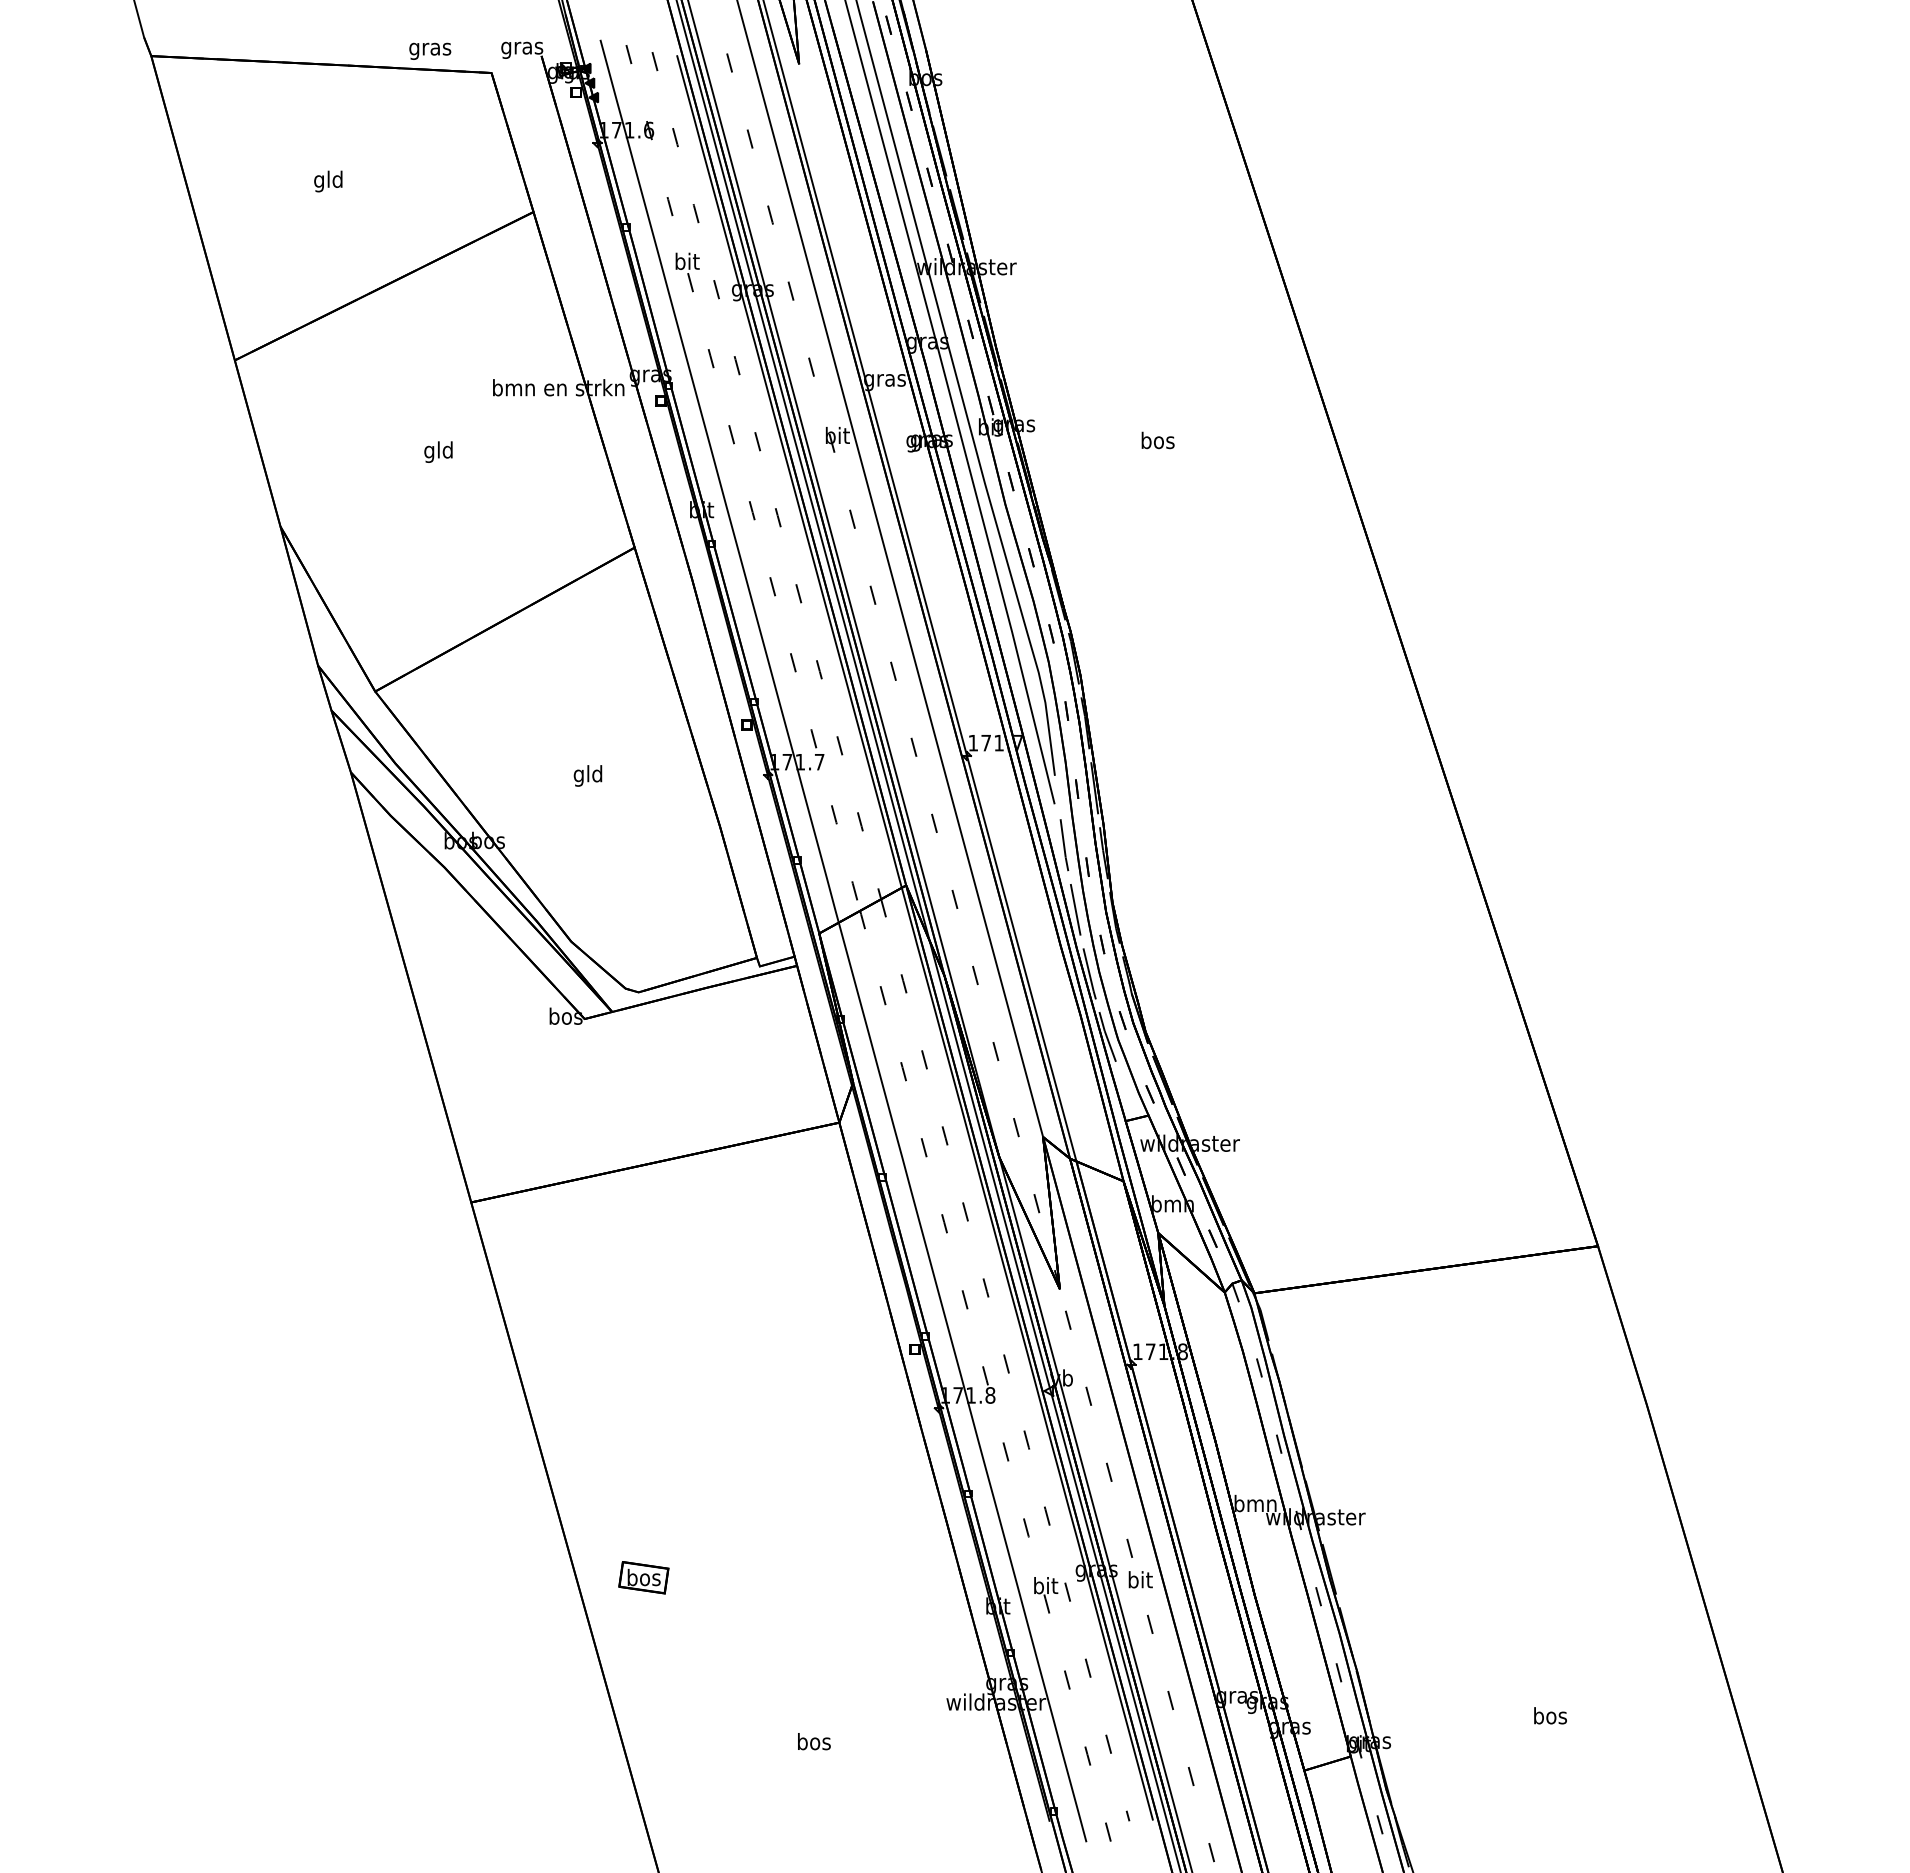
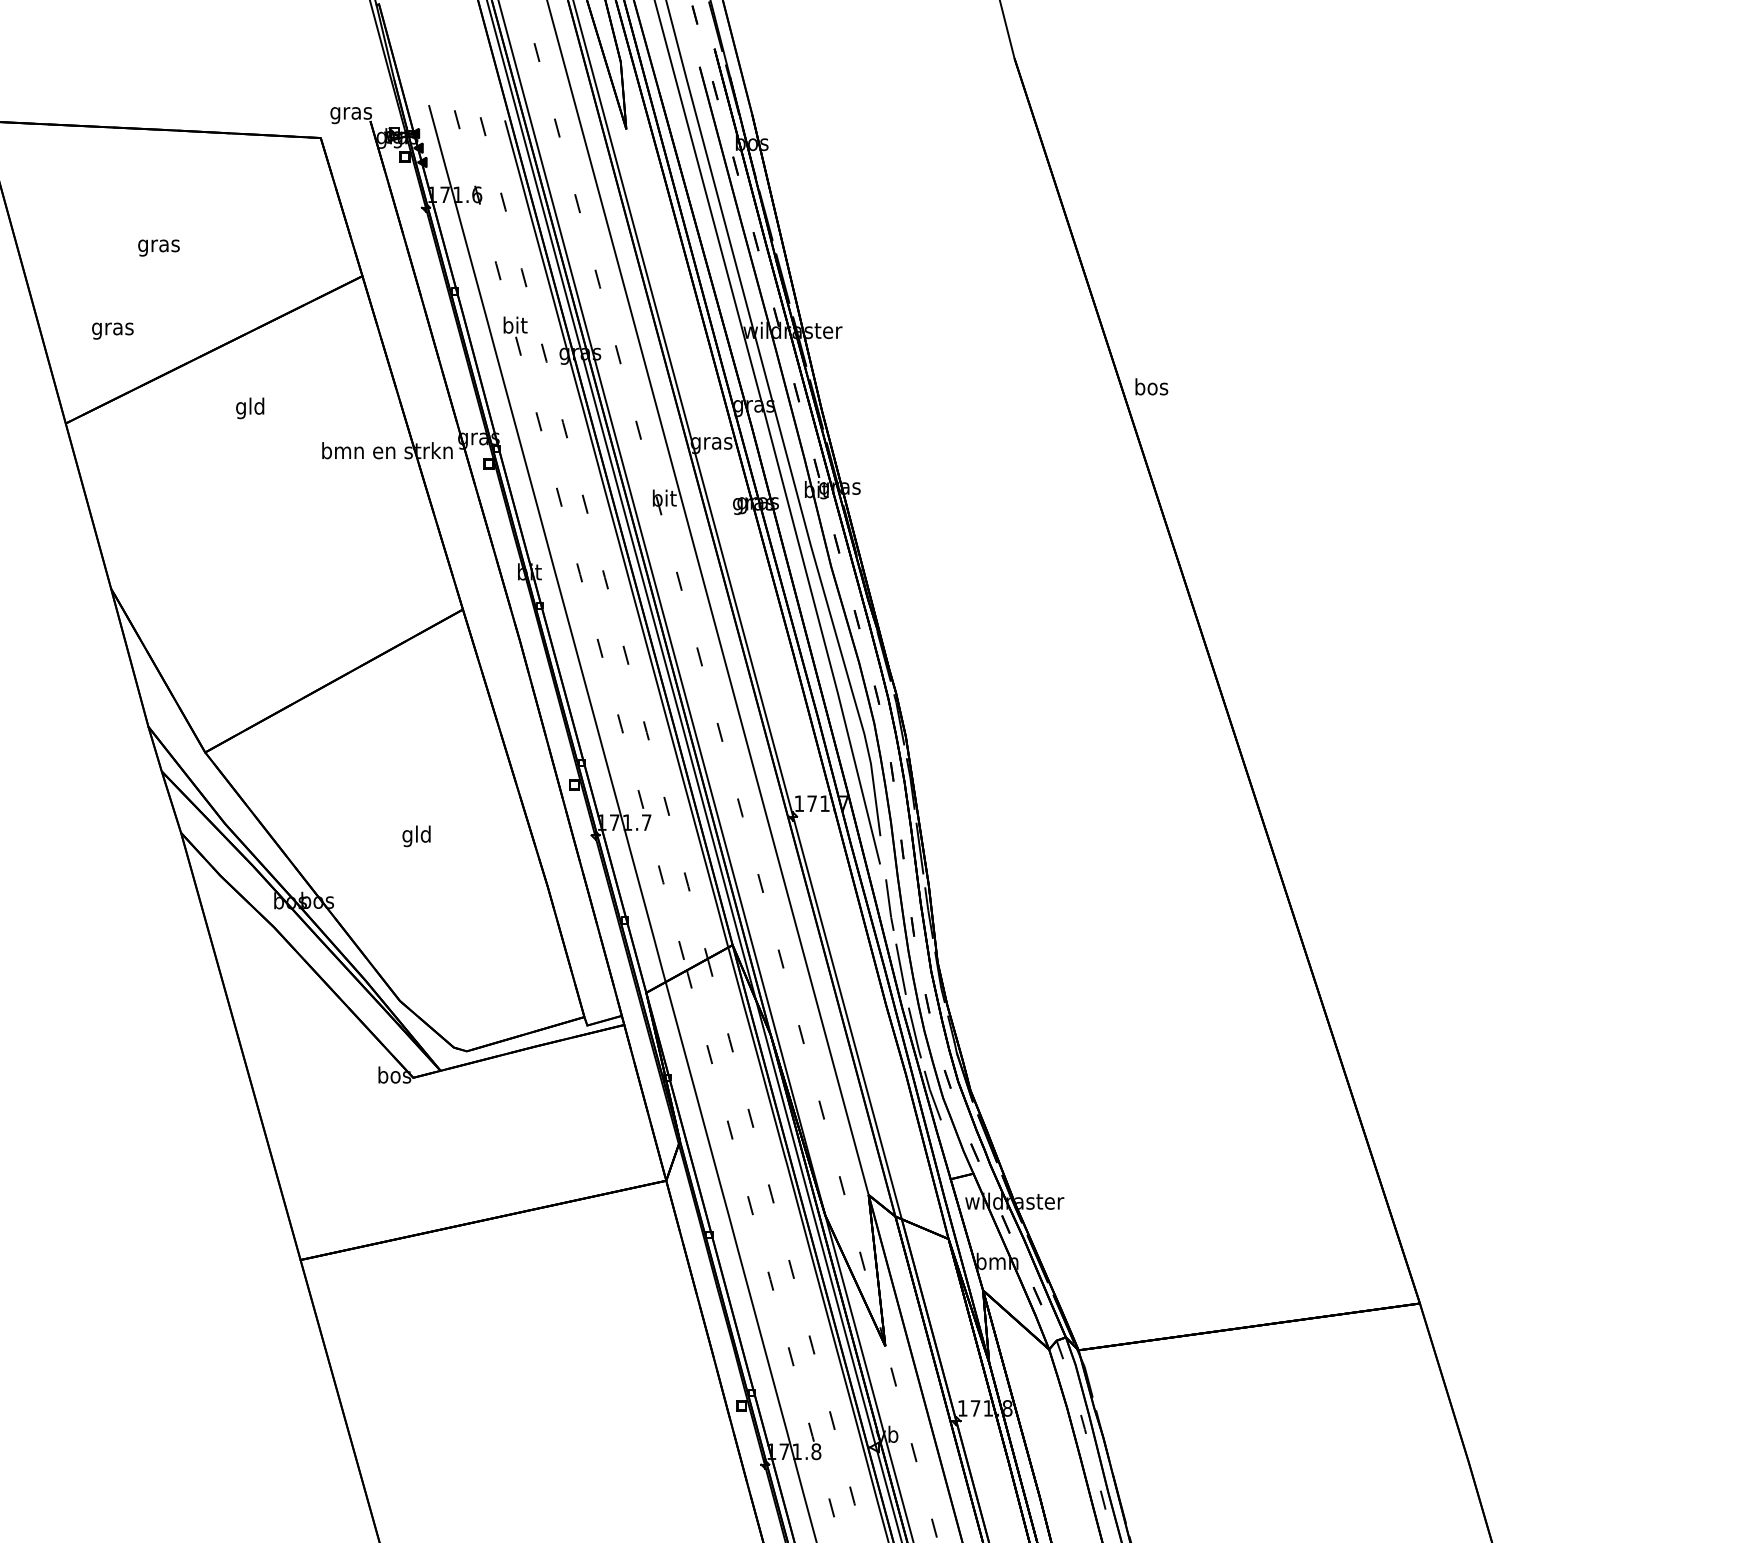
text: (430, 50) -> (113, 330), moved
text: (328, 181) -> (158, 245), gld -> gras
text: (1157, 440) -> (1151, 386), moved
text: (438, 451) -> (250, 407), moved

